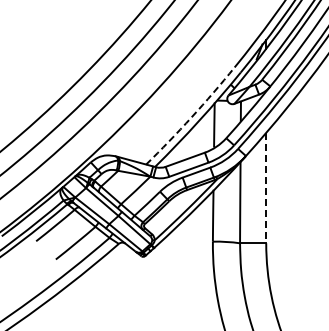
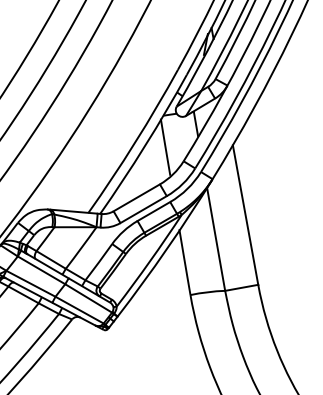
arc: (191, 117) -> (134, 142), dashed -> solid
line: (266, 188) -> (246, 215), dashed -> solid

